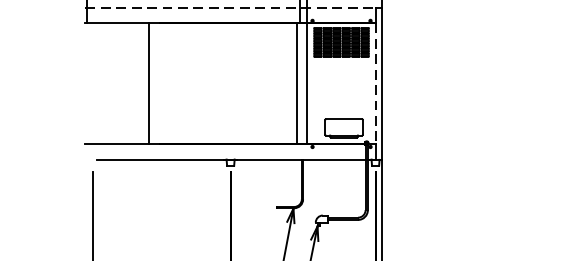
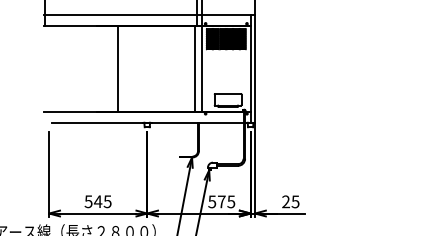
line: (231, 7) -> (147, 14), dashed -> solid
line: (148, 83) -> (117, 68), moved
line: (375, 84) -> (250, 69), dashed -> solid

